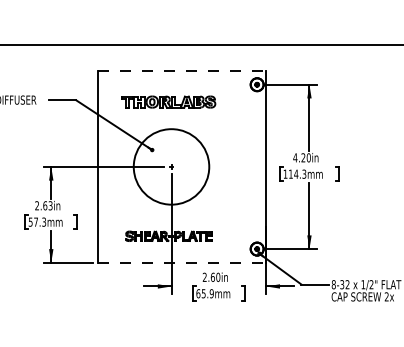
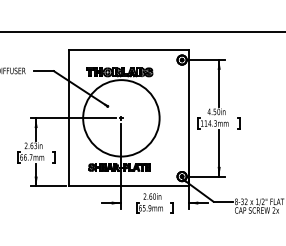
line: (182, 71) -> (129, 50), dashed -> solid
text: (303, 157) -> (214, 111), 4.20in -> 4.50in
circle: (171, 166) -> (121, 118), size x1.43
text: (37, 221) -> (26, 157), 57.3mm -> 66.7mm
line: (182, 262) -> (129, 186), dashed -> solid

